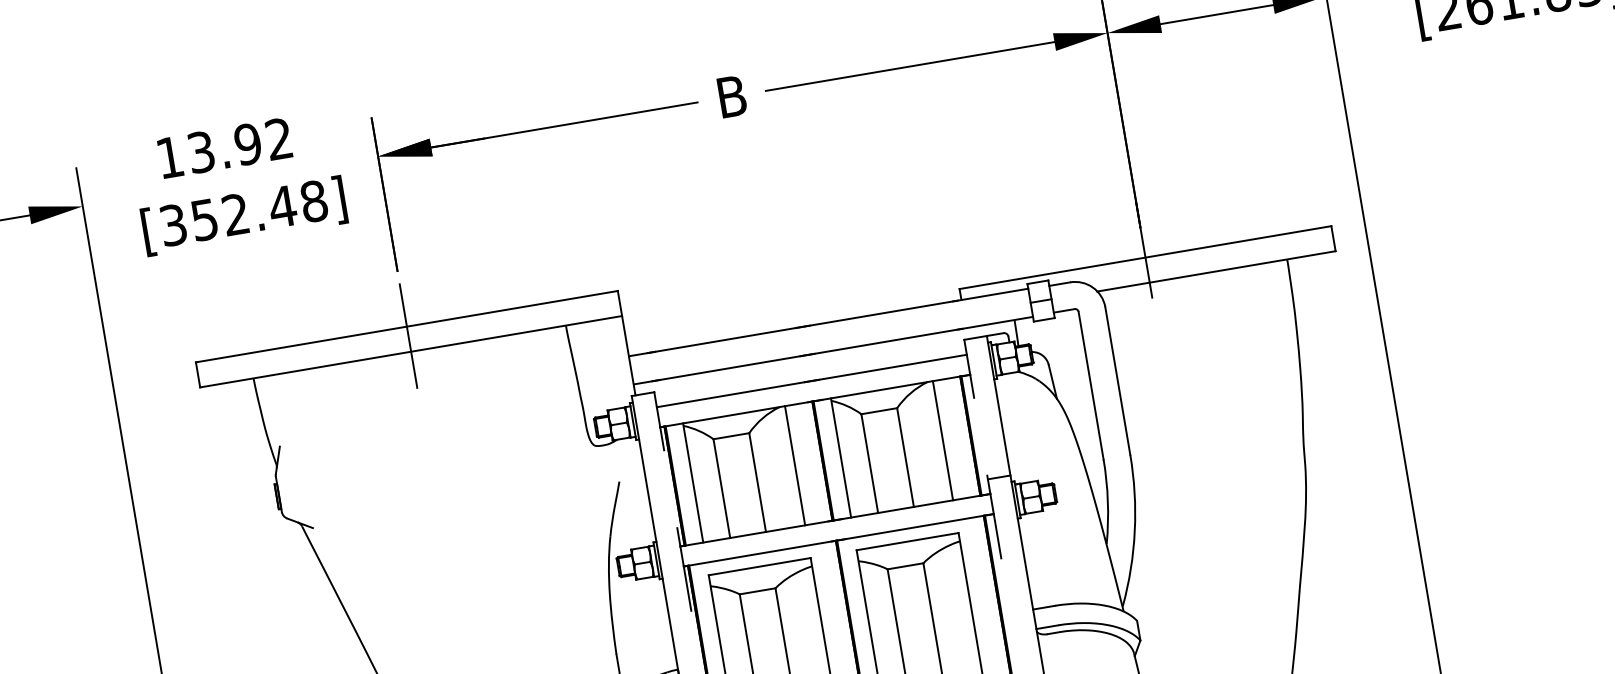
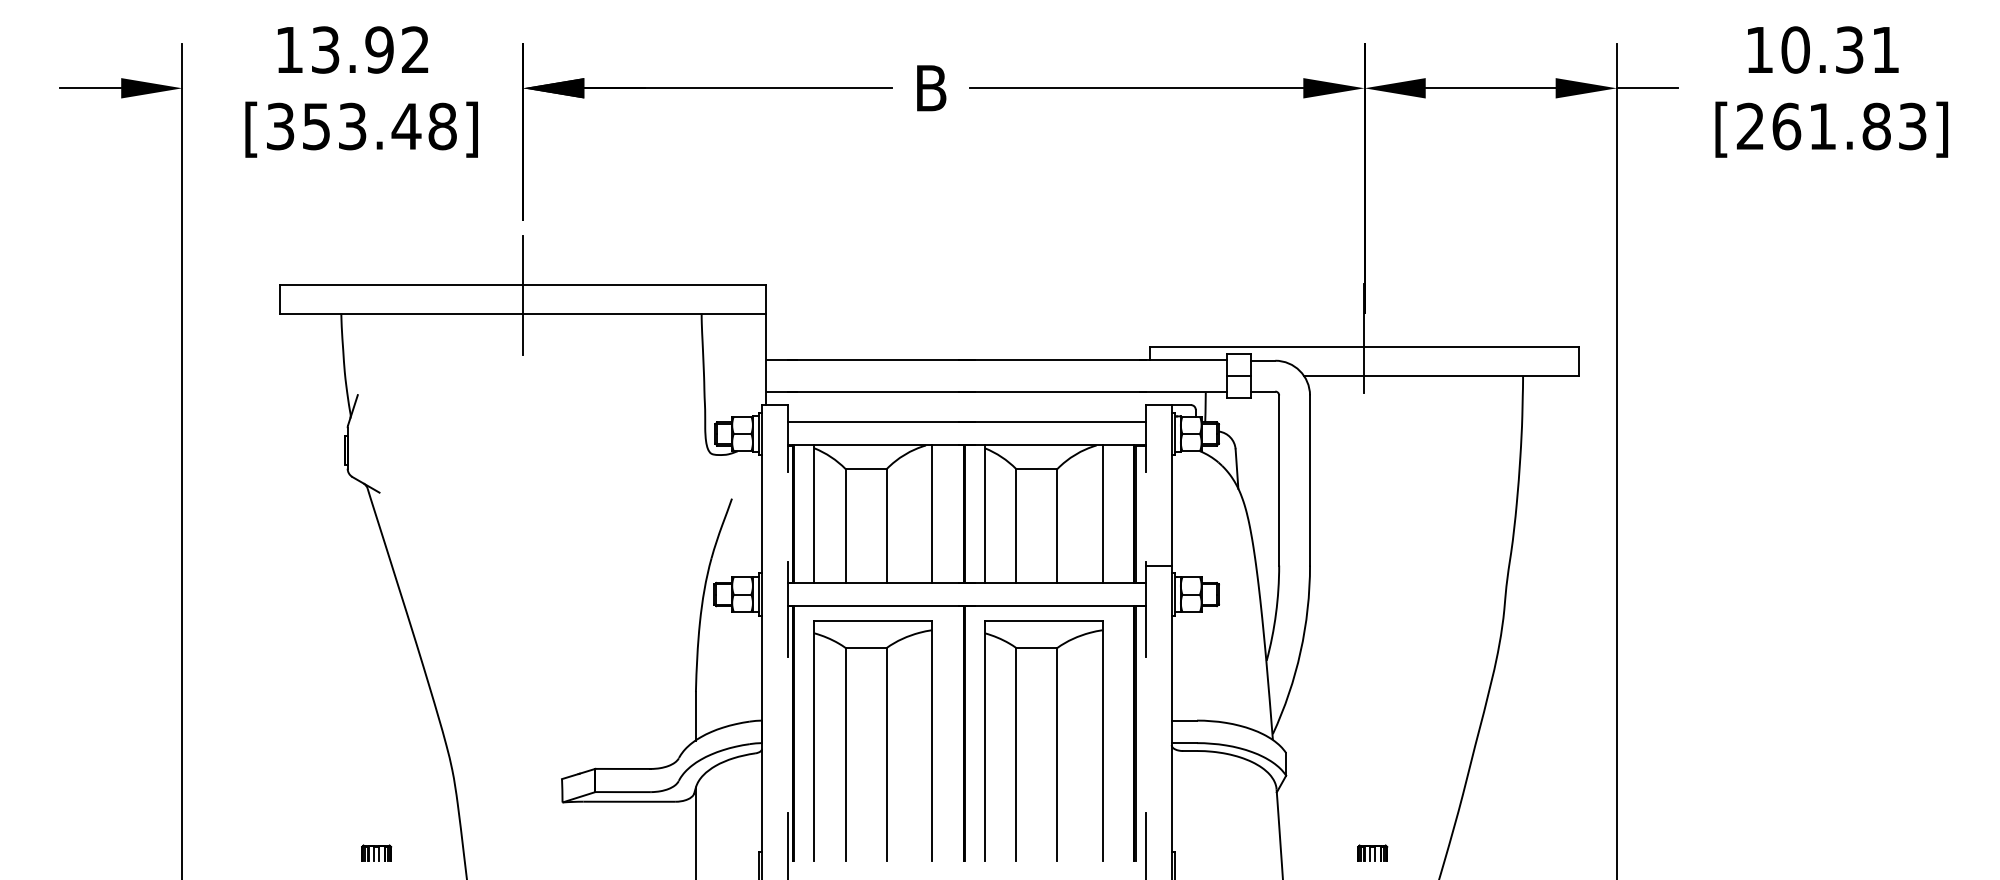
text: (235, 214) -> (352, 126), [352.48] -> [353.48]

